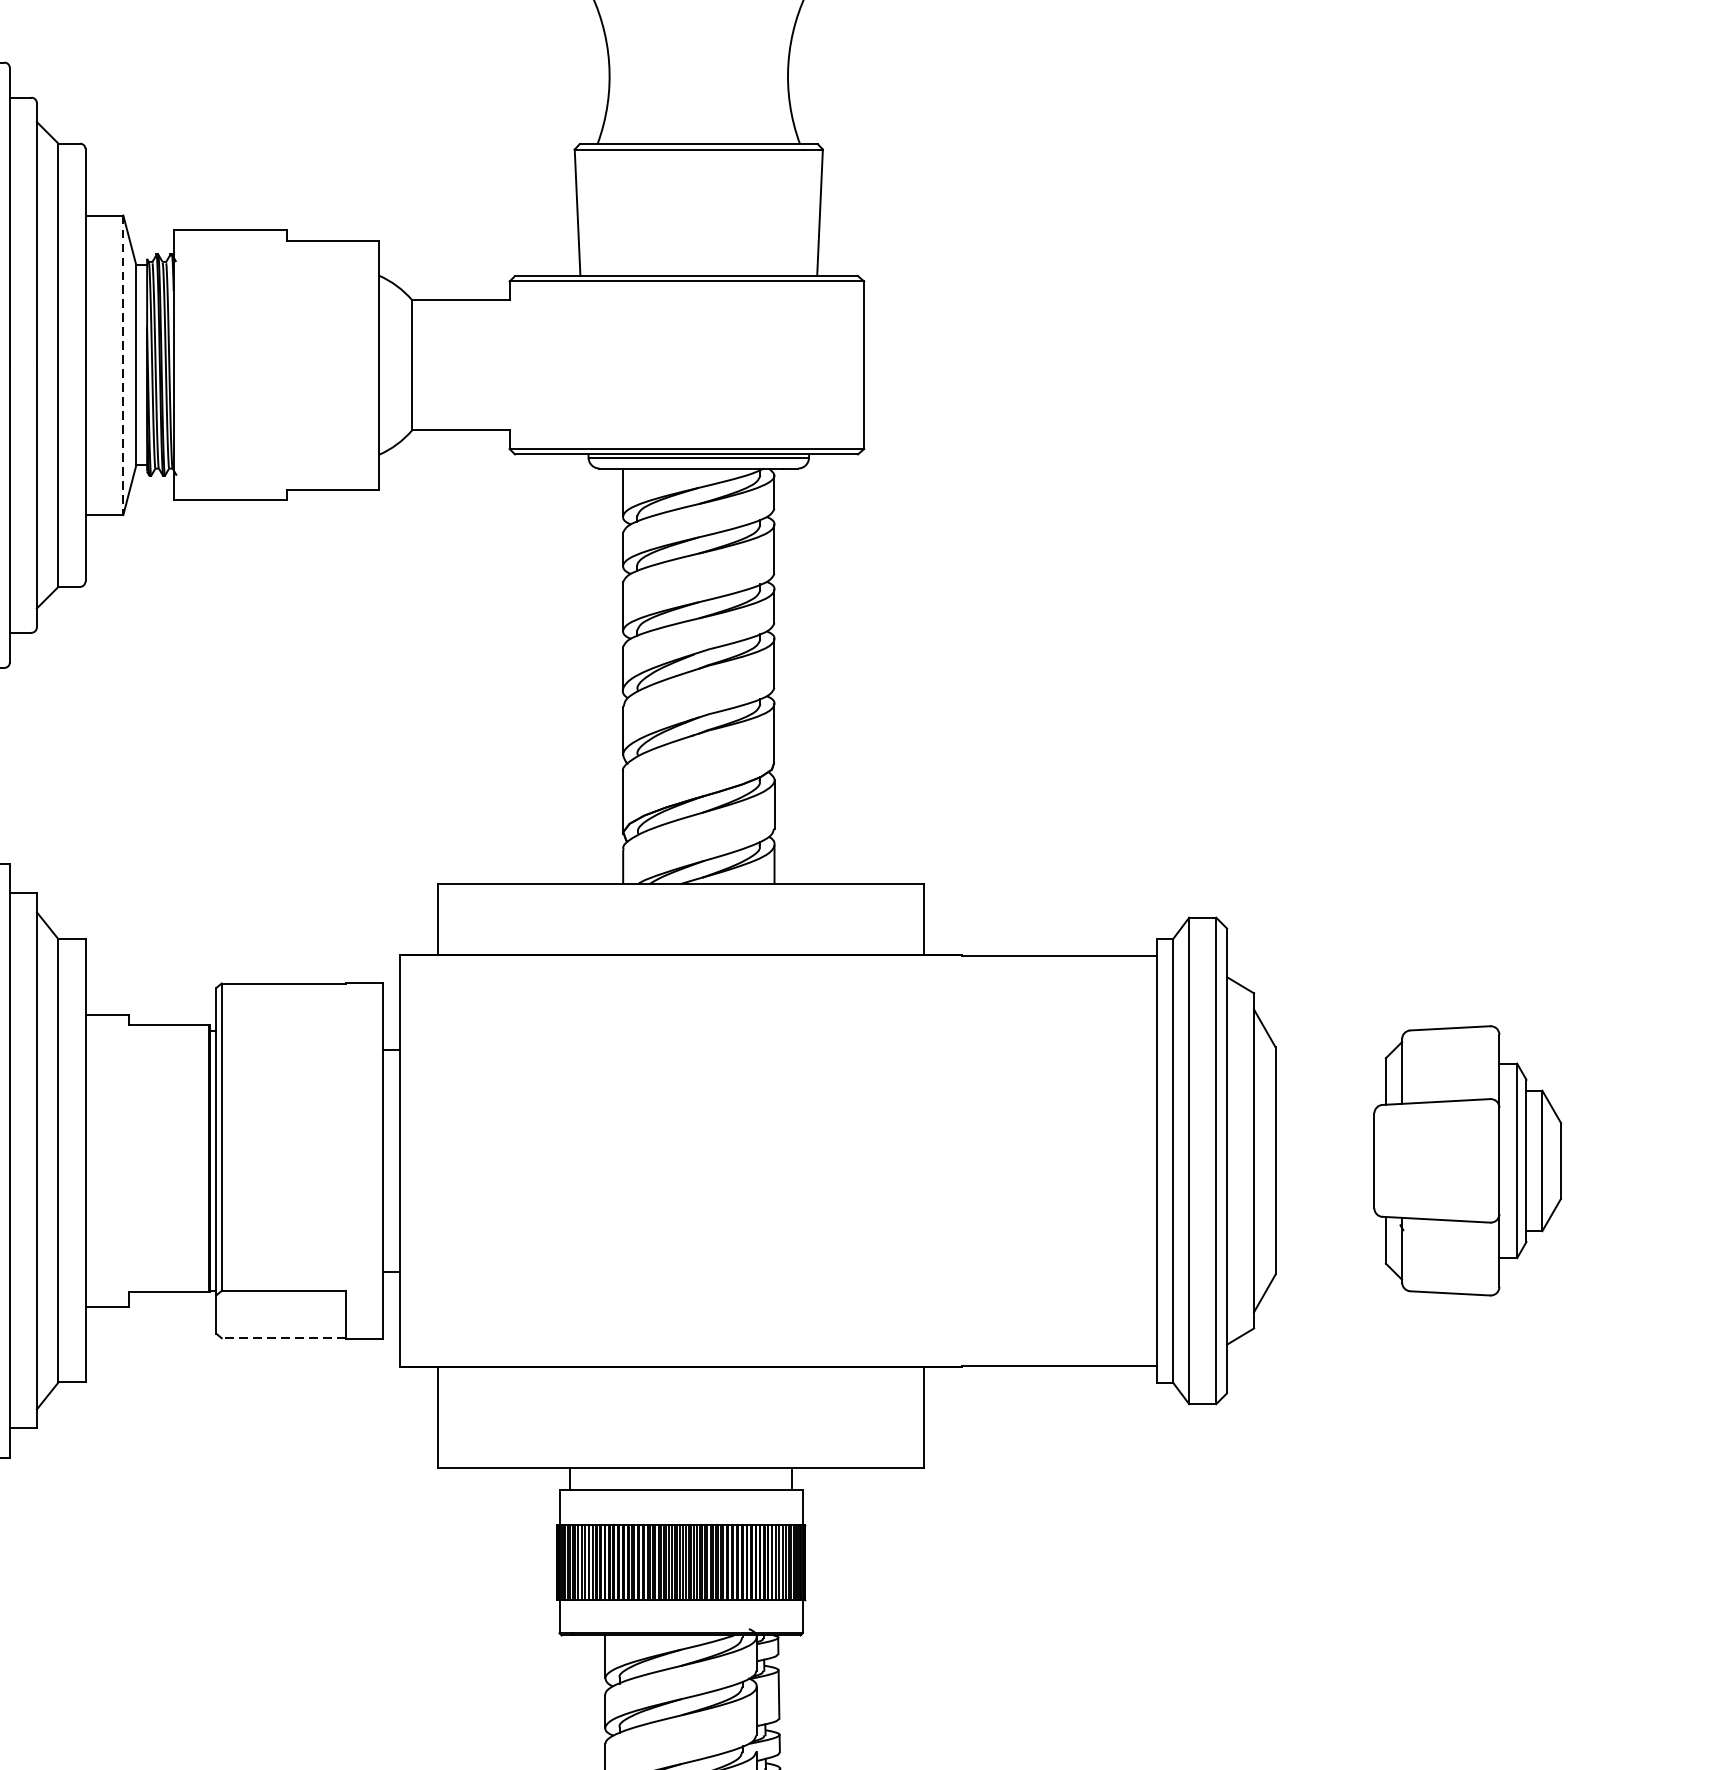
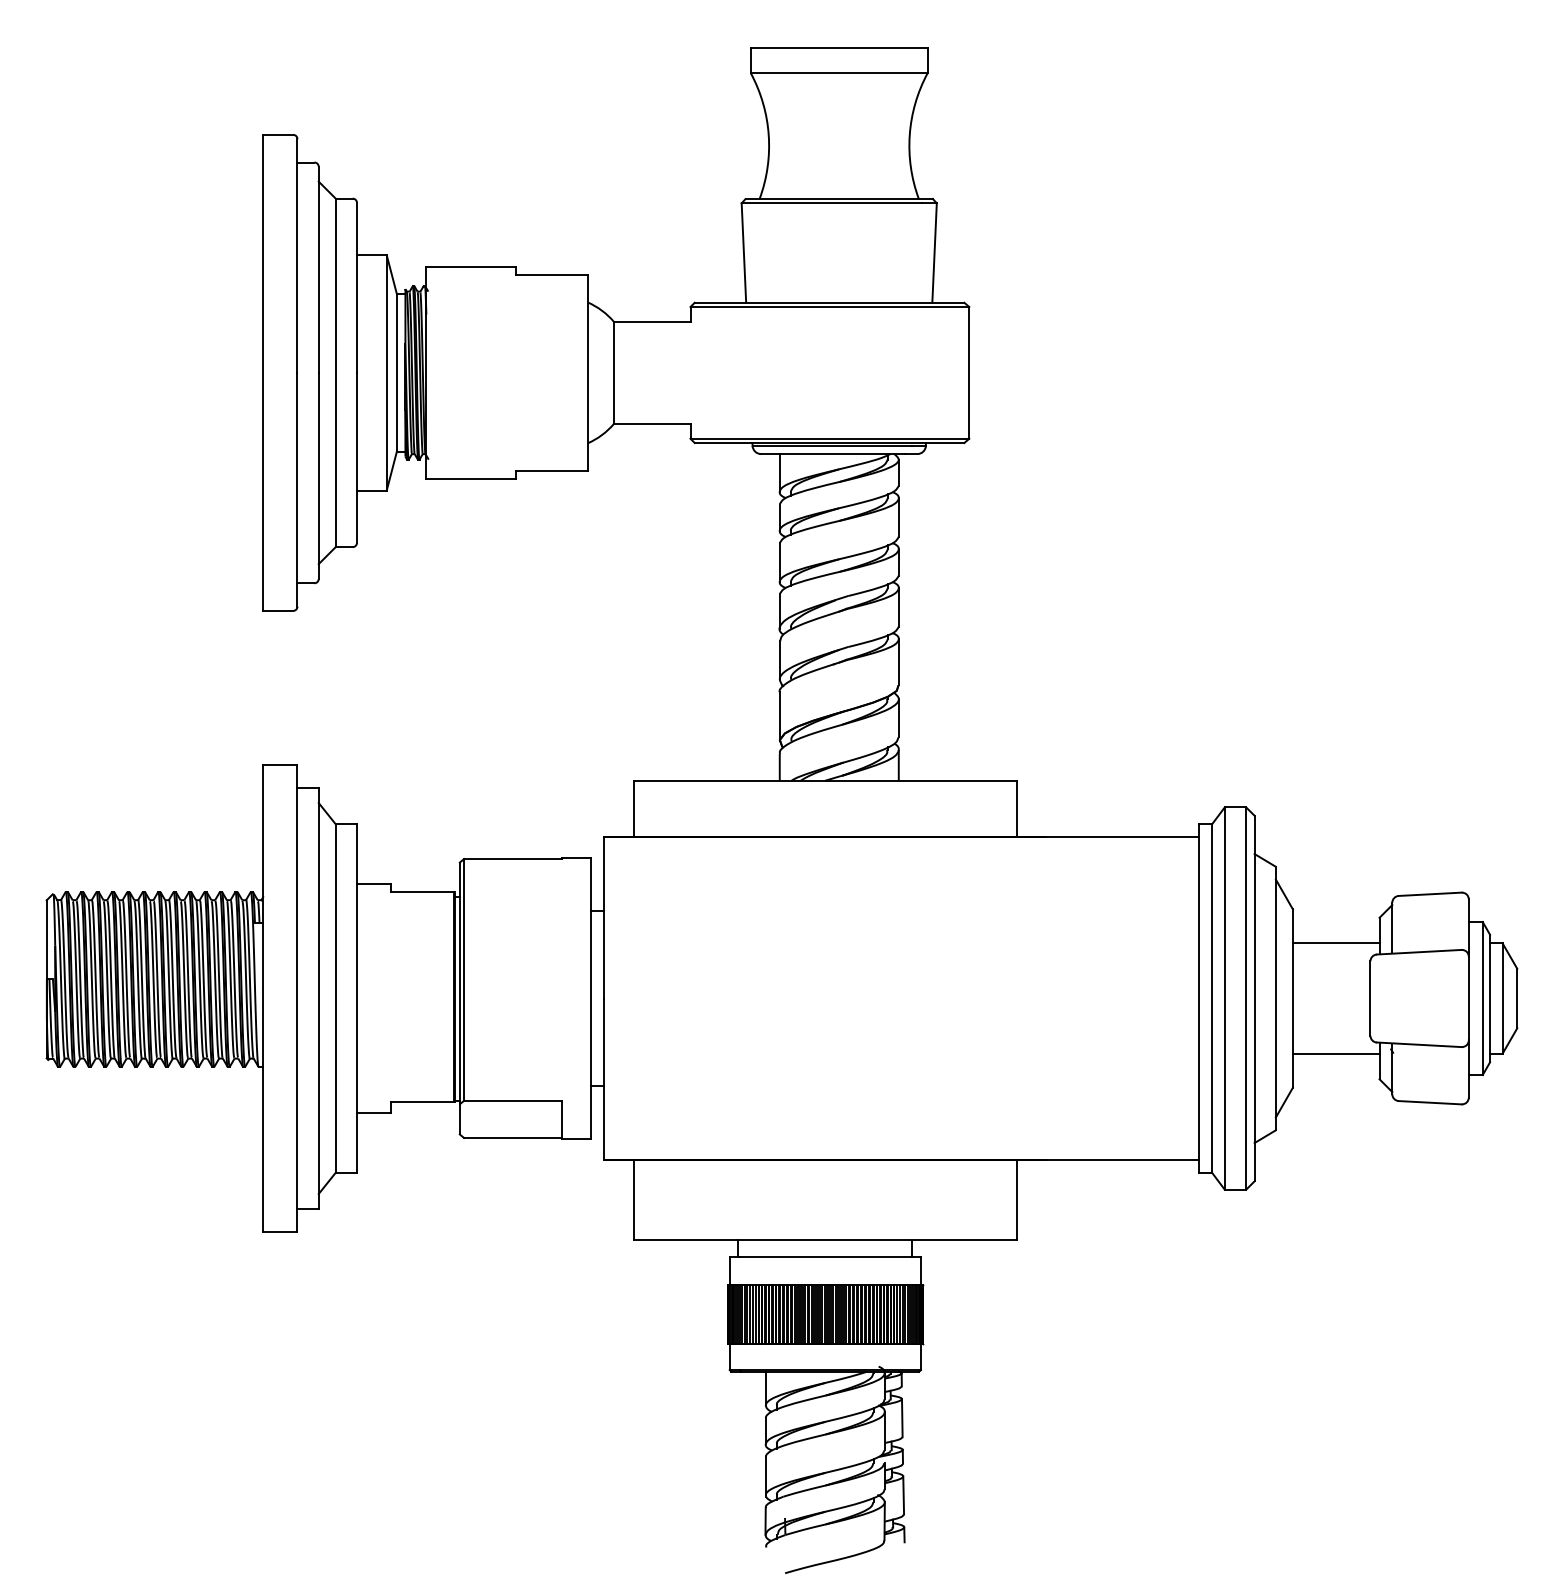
line: (123, 364) -> (386, 372), dashed -> solid
line: (1329, 1090) -> (1335, 943), added
line: (1329, 1230) -> (1335, 1053), added
line: (283, 1337) -> (512, 1137), dashed -> solid

